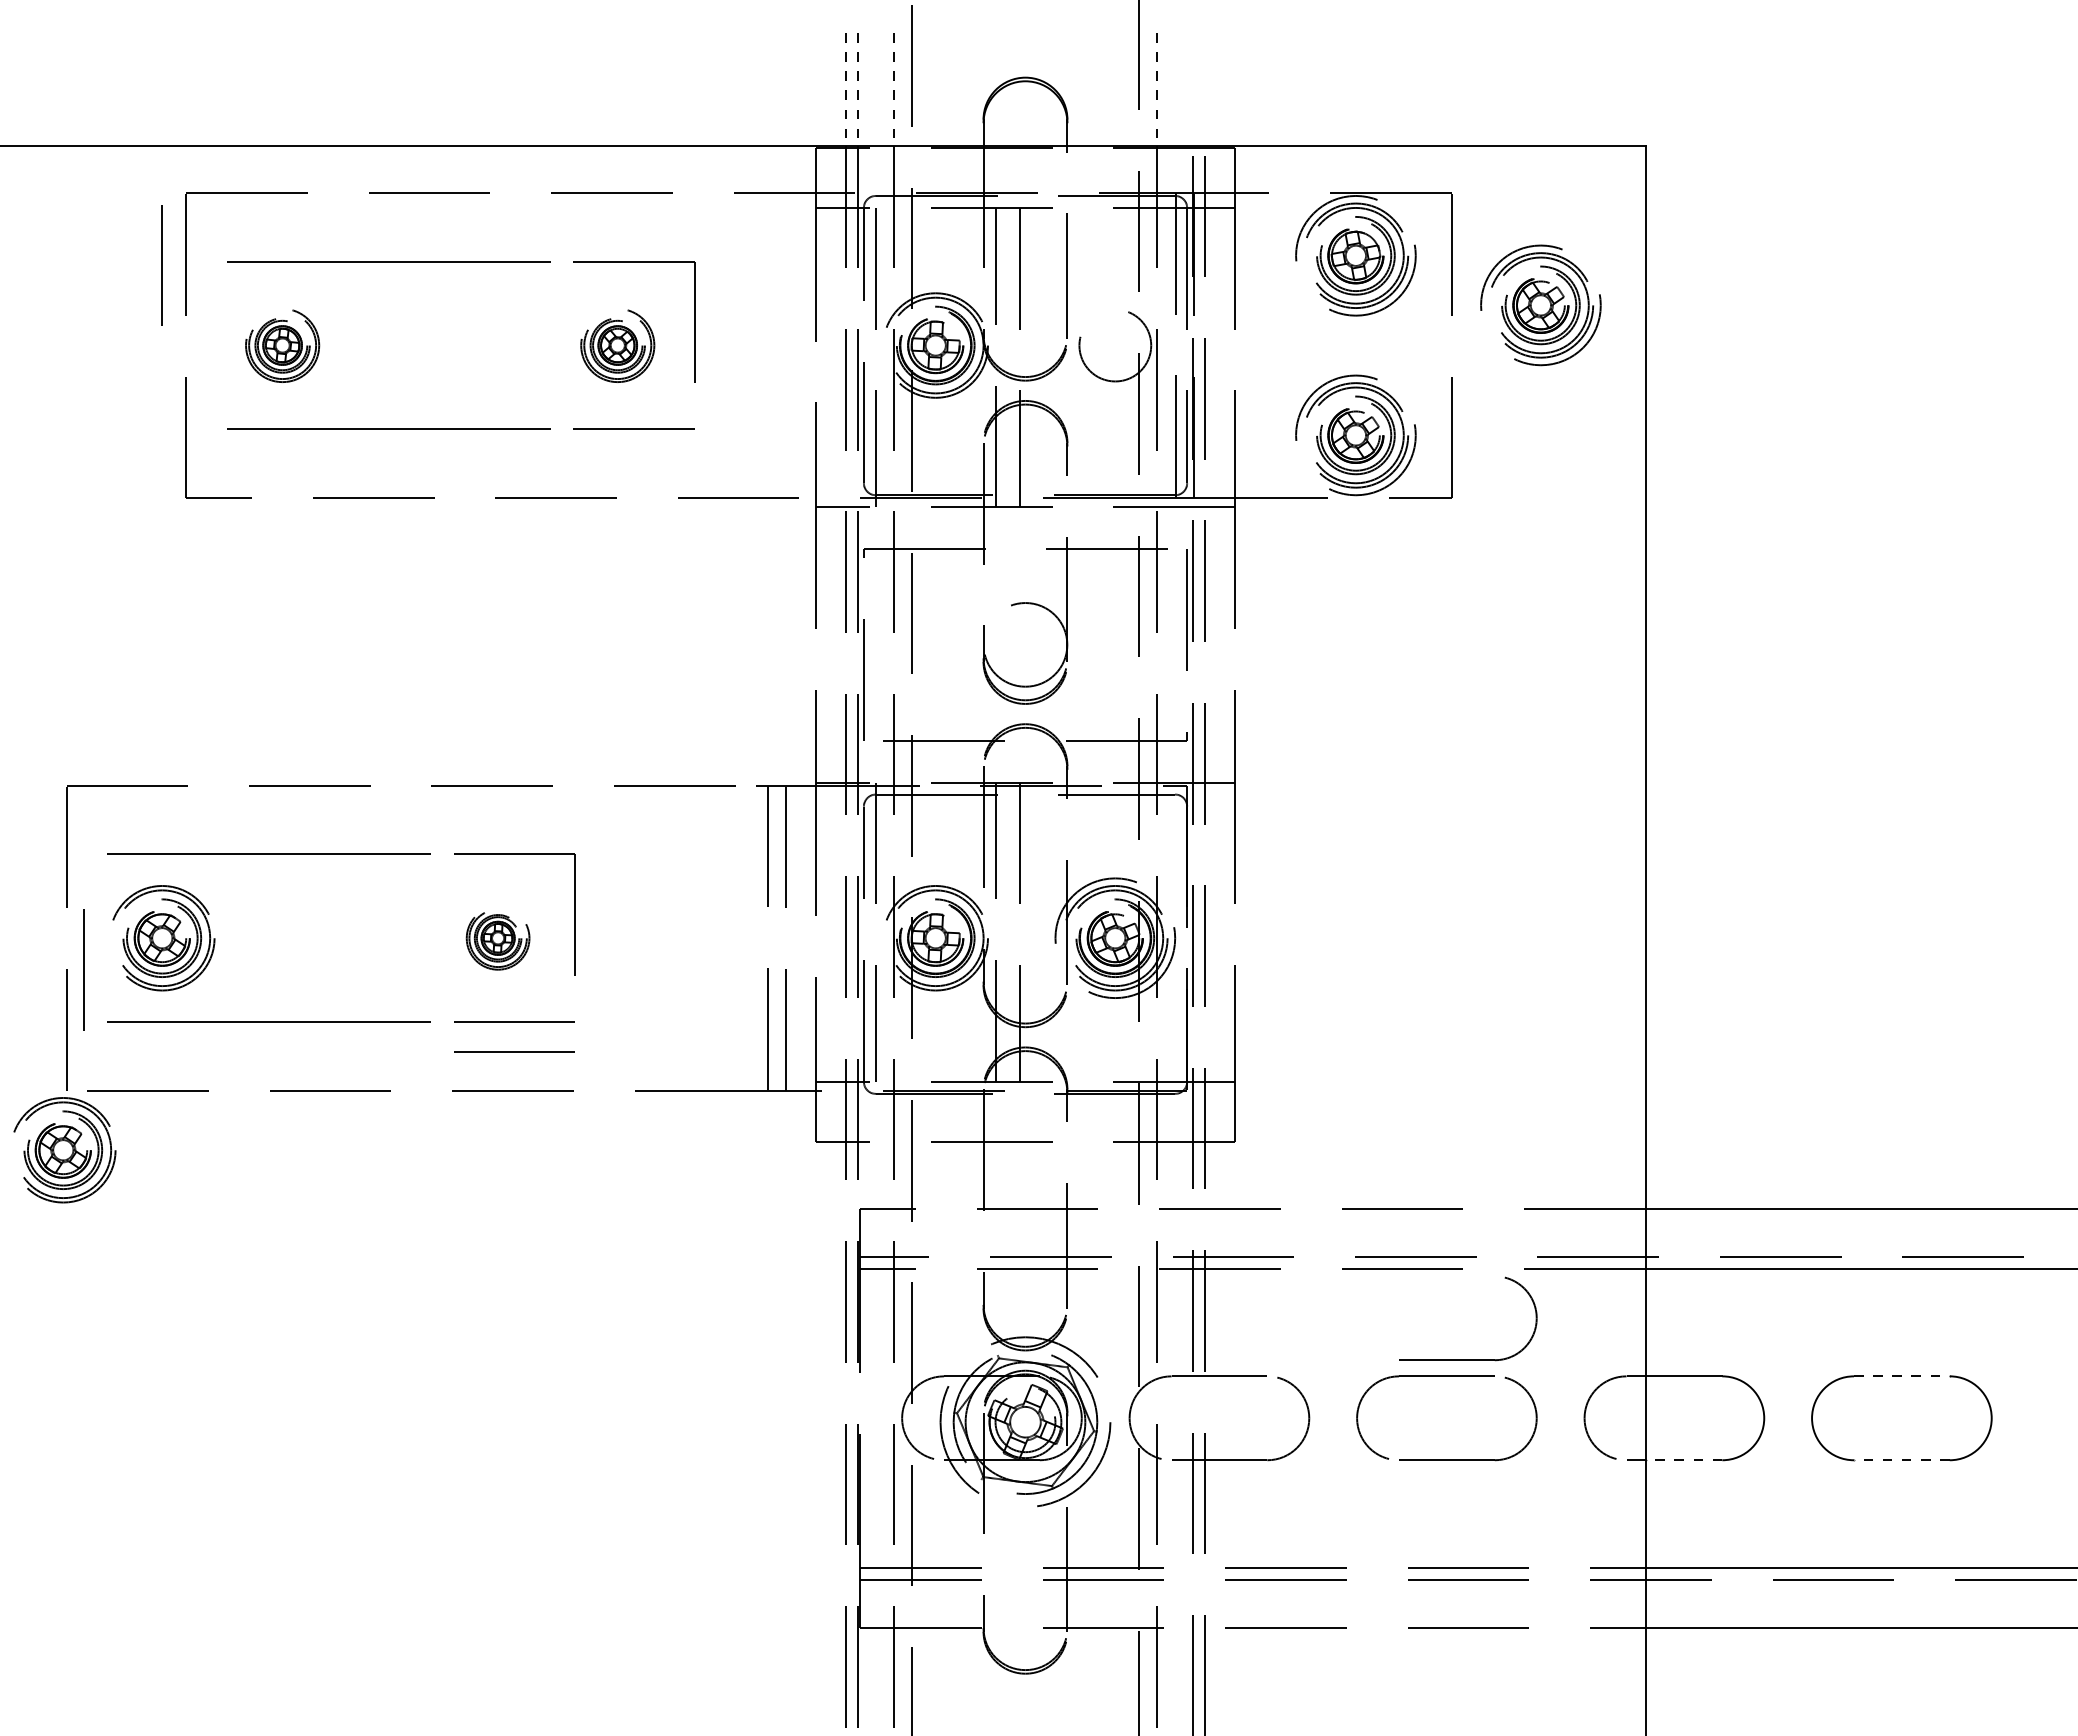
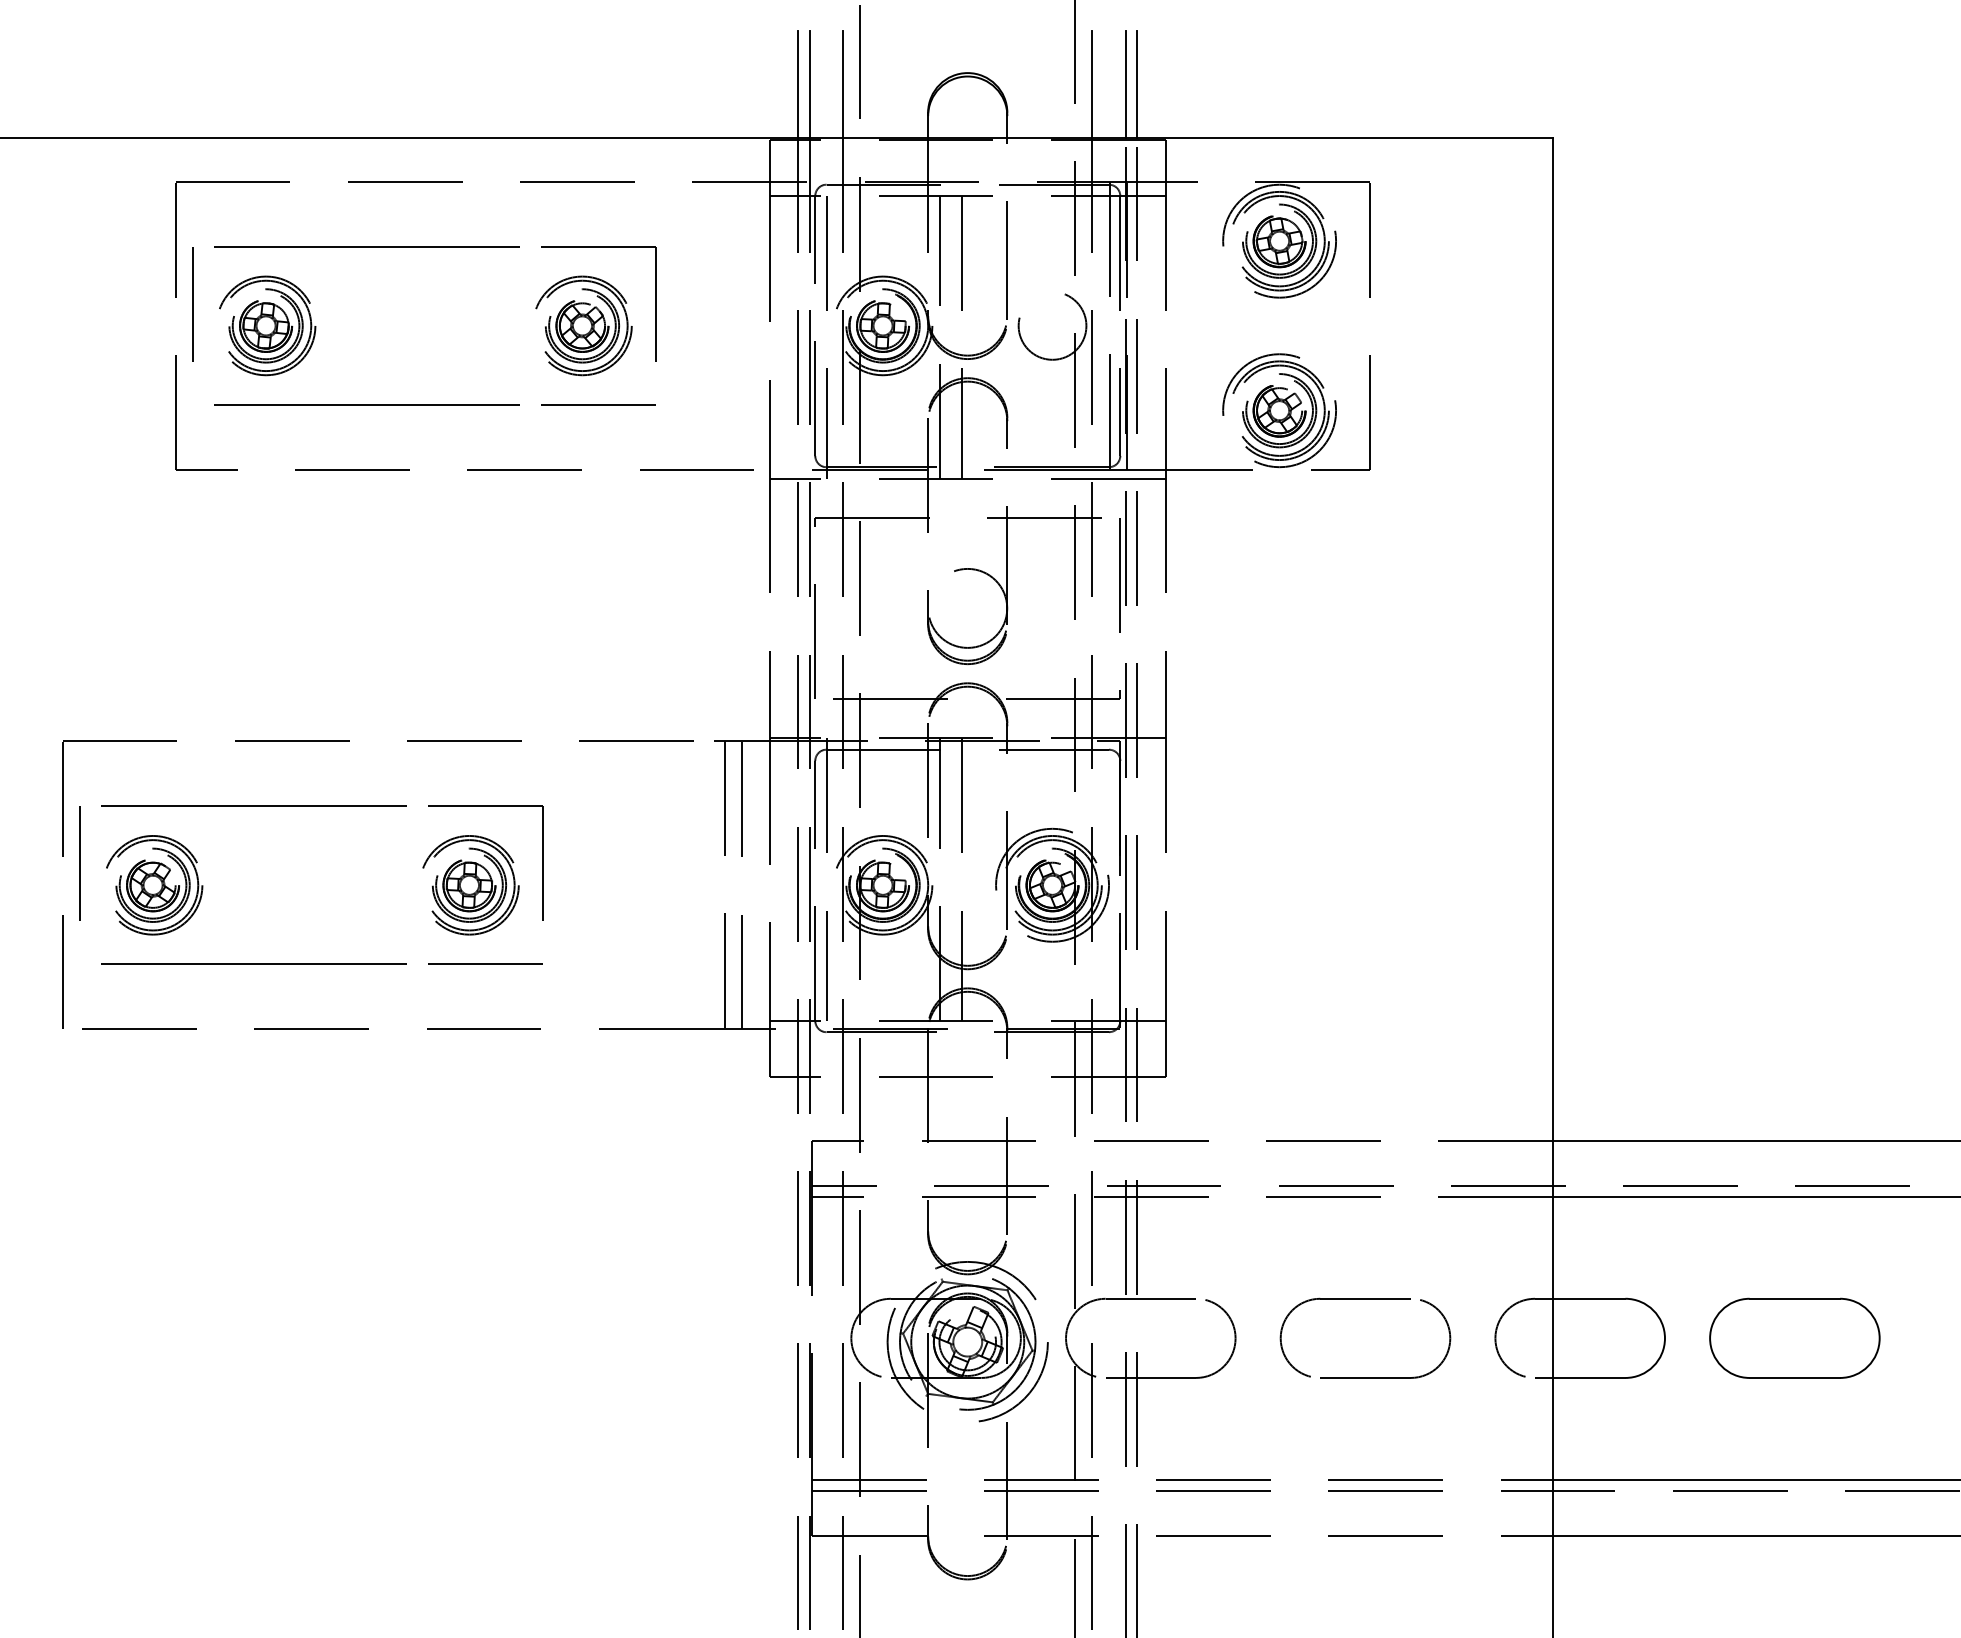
line: (845, 89) -> (797, 84), dashed -> solid
line: (857, 89) -> (809, 84), dashed -> solid
line: (893, 89) -> (843, 84), dashed -> solid
line: (1157, 89) -> (1092, 84), dashed -> solid
line: (1193, 89) -> (1126, 84), added
line: (1205, 89) -> (1137, 84), added
line: (161, 265) -> (191, 304), moved
part: (1540, 305) -> (1453, 288), removed
part: (283, 345) -> (267, 325), size x1.43
part: (618, 345) -> (583, 325), size x1.43
part: (498, 938) -> (470, 885), size x1.67
line: (83, 969) -> (78, 862), moved
line: (514, 1051) -> (485, 992), removed
part: (64, 1150) -> (60, 1085), removed
part: (1468, 1359) -> (1385, 1282), removed
line: (1901, 1376) -> (1794, 1298), dashed -> solid
line: (1683, 1460) -> (1588, 1378), dashed -> solid
line: (1901, 1460) -> (1794, 1378), dashed -> solid

